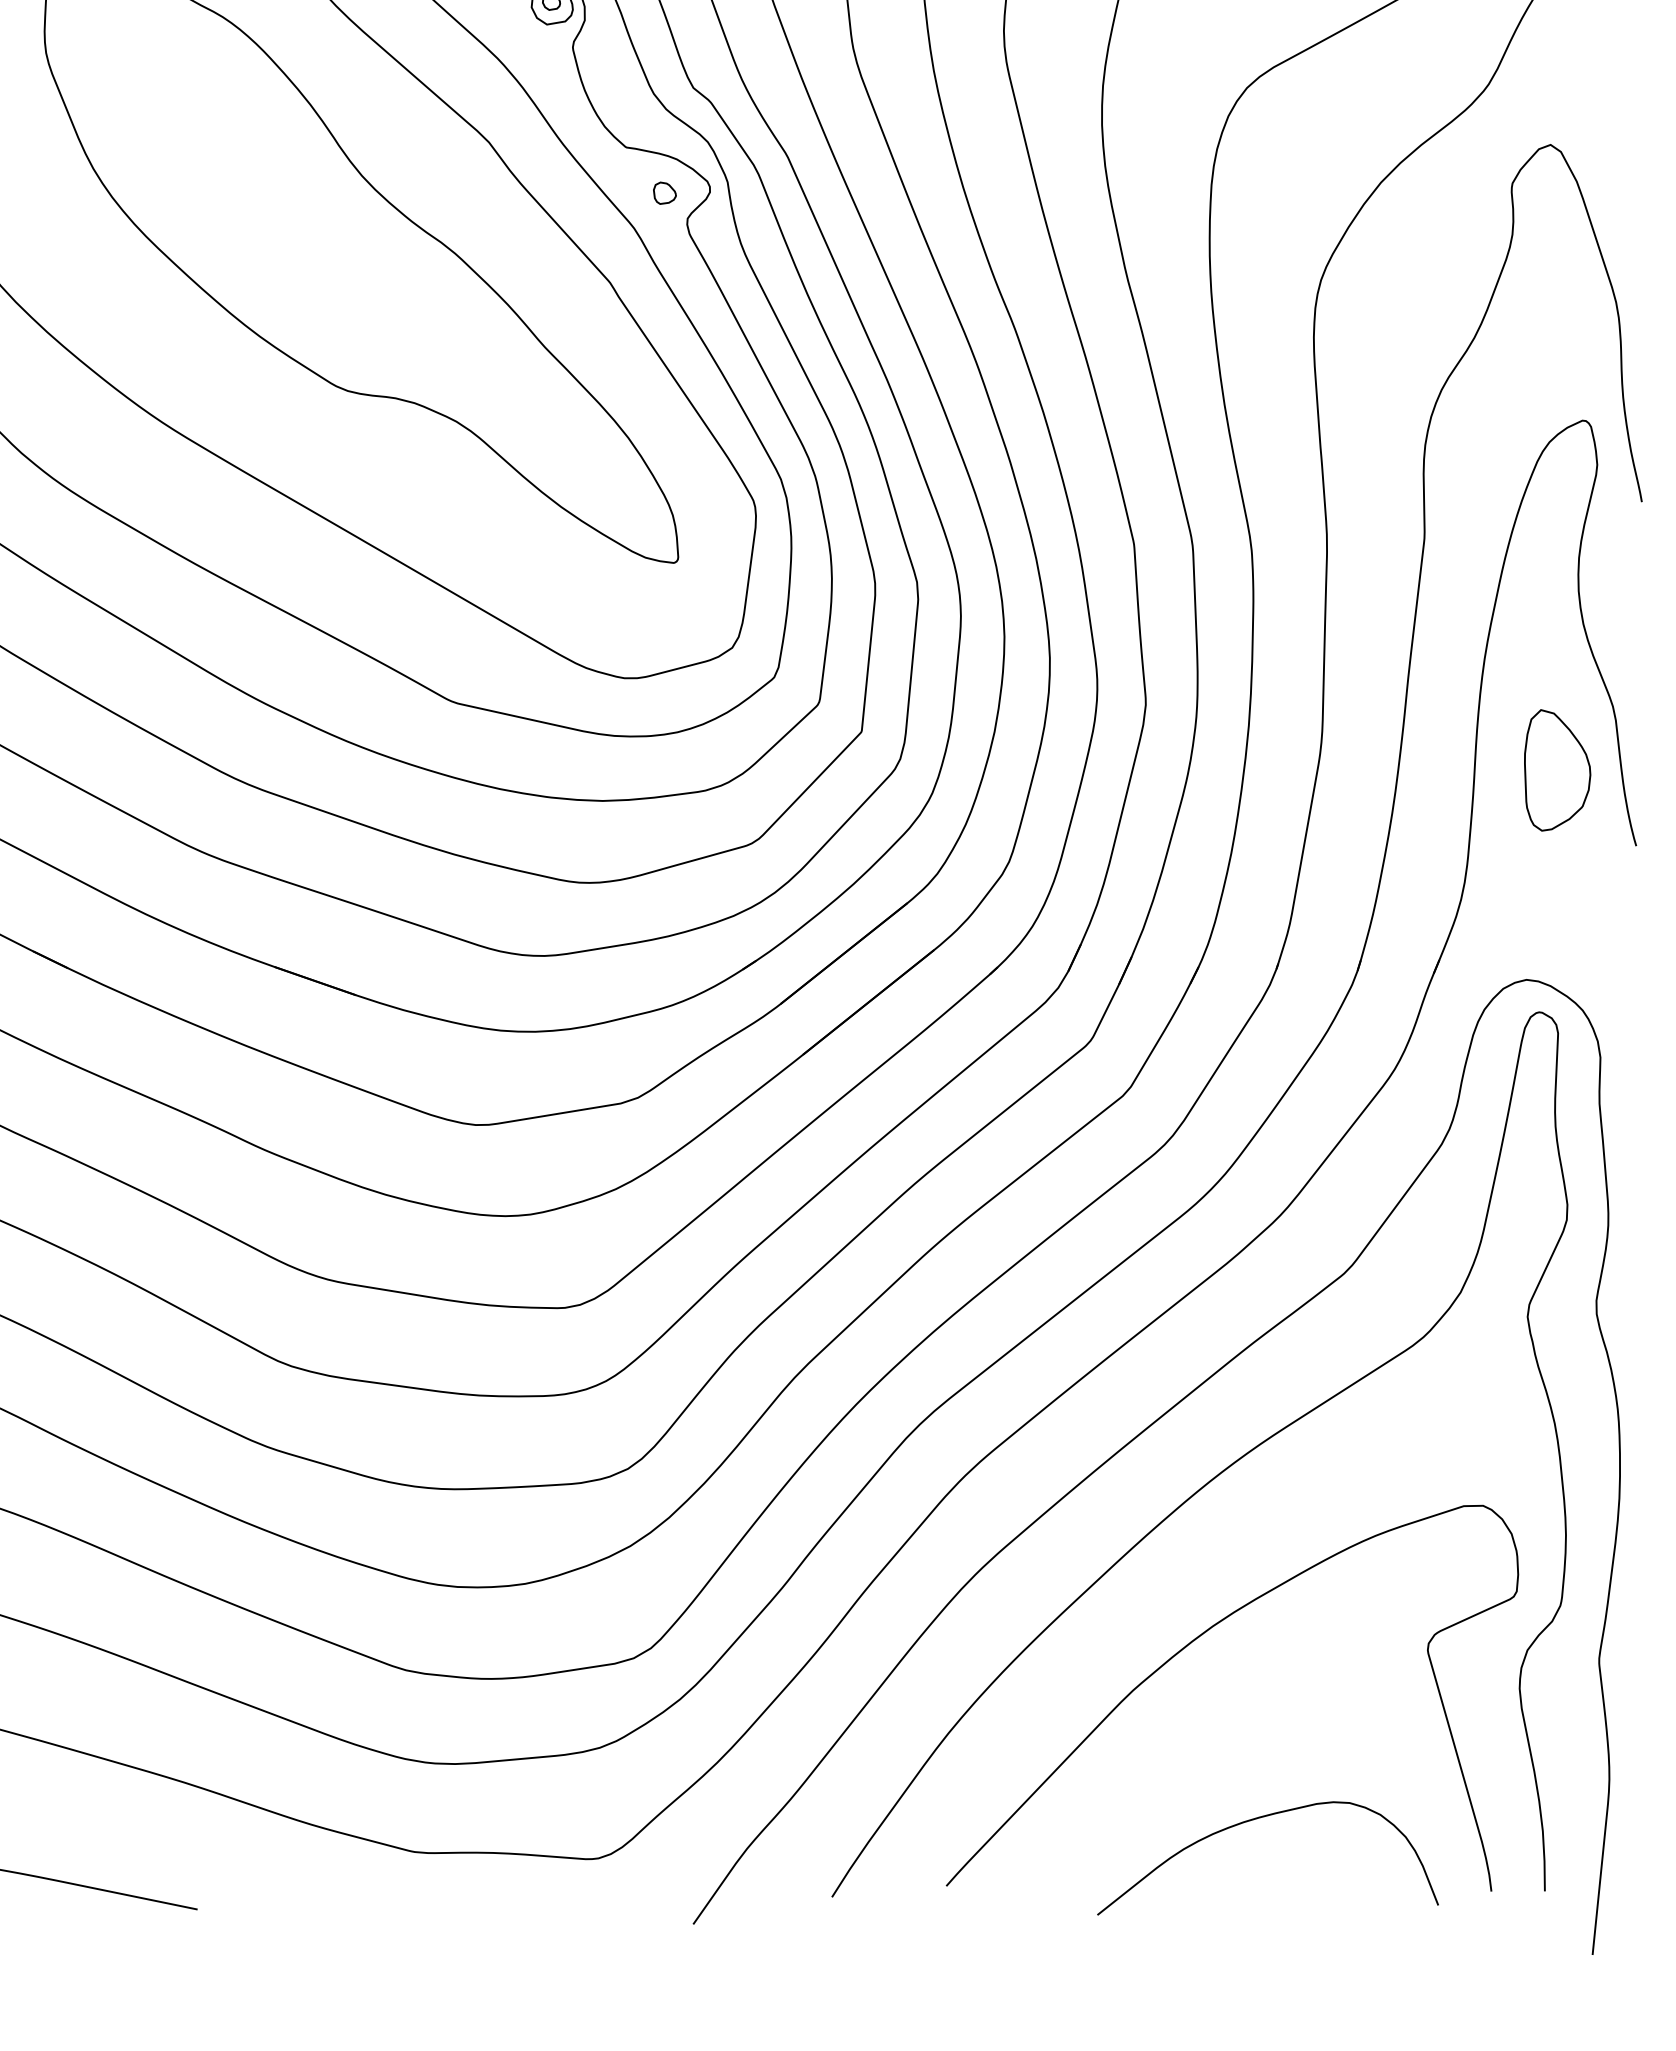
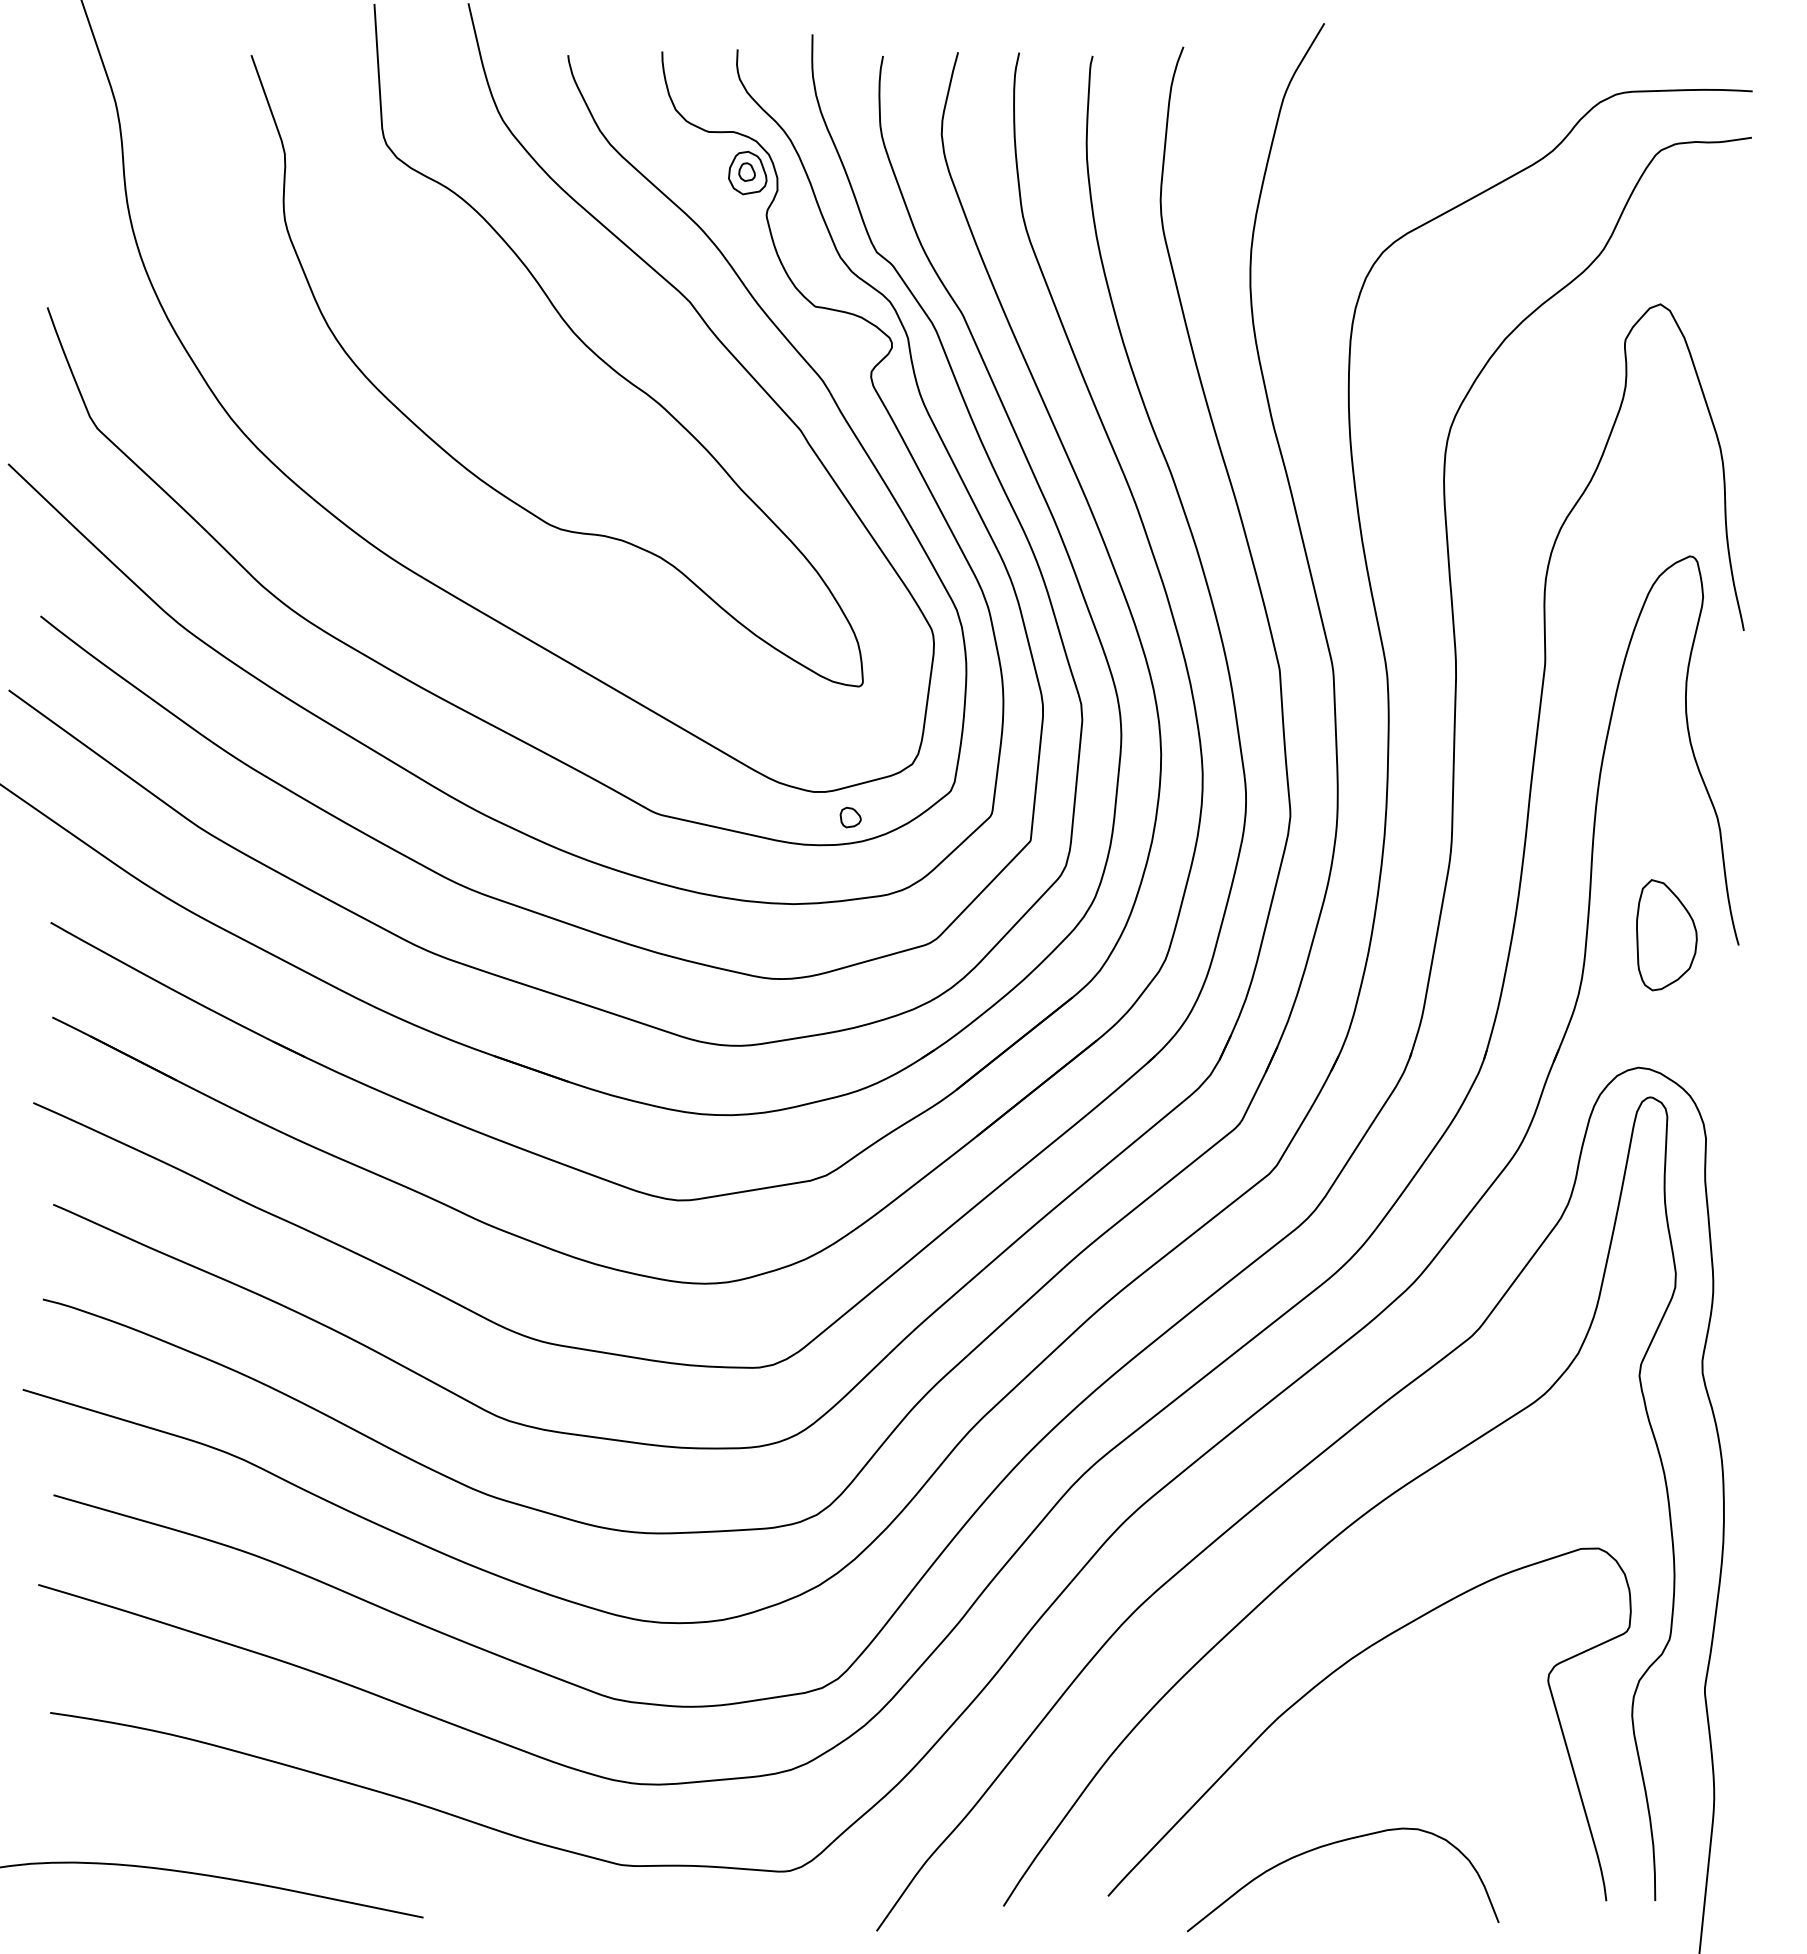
part: (664, 193) -> (850, 817), moved
part: (1557, 770) -> (1666, 935), moved
curve: (1260, 1818) -> (1336, 1843), moved

